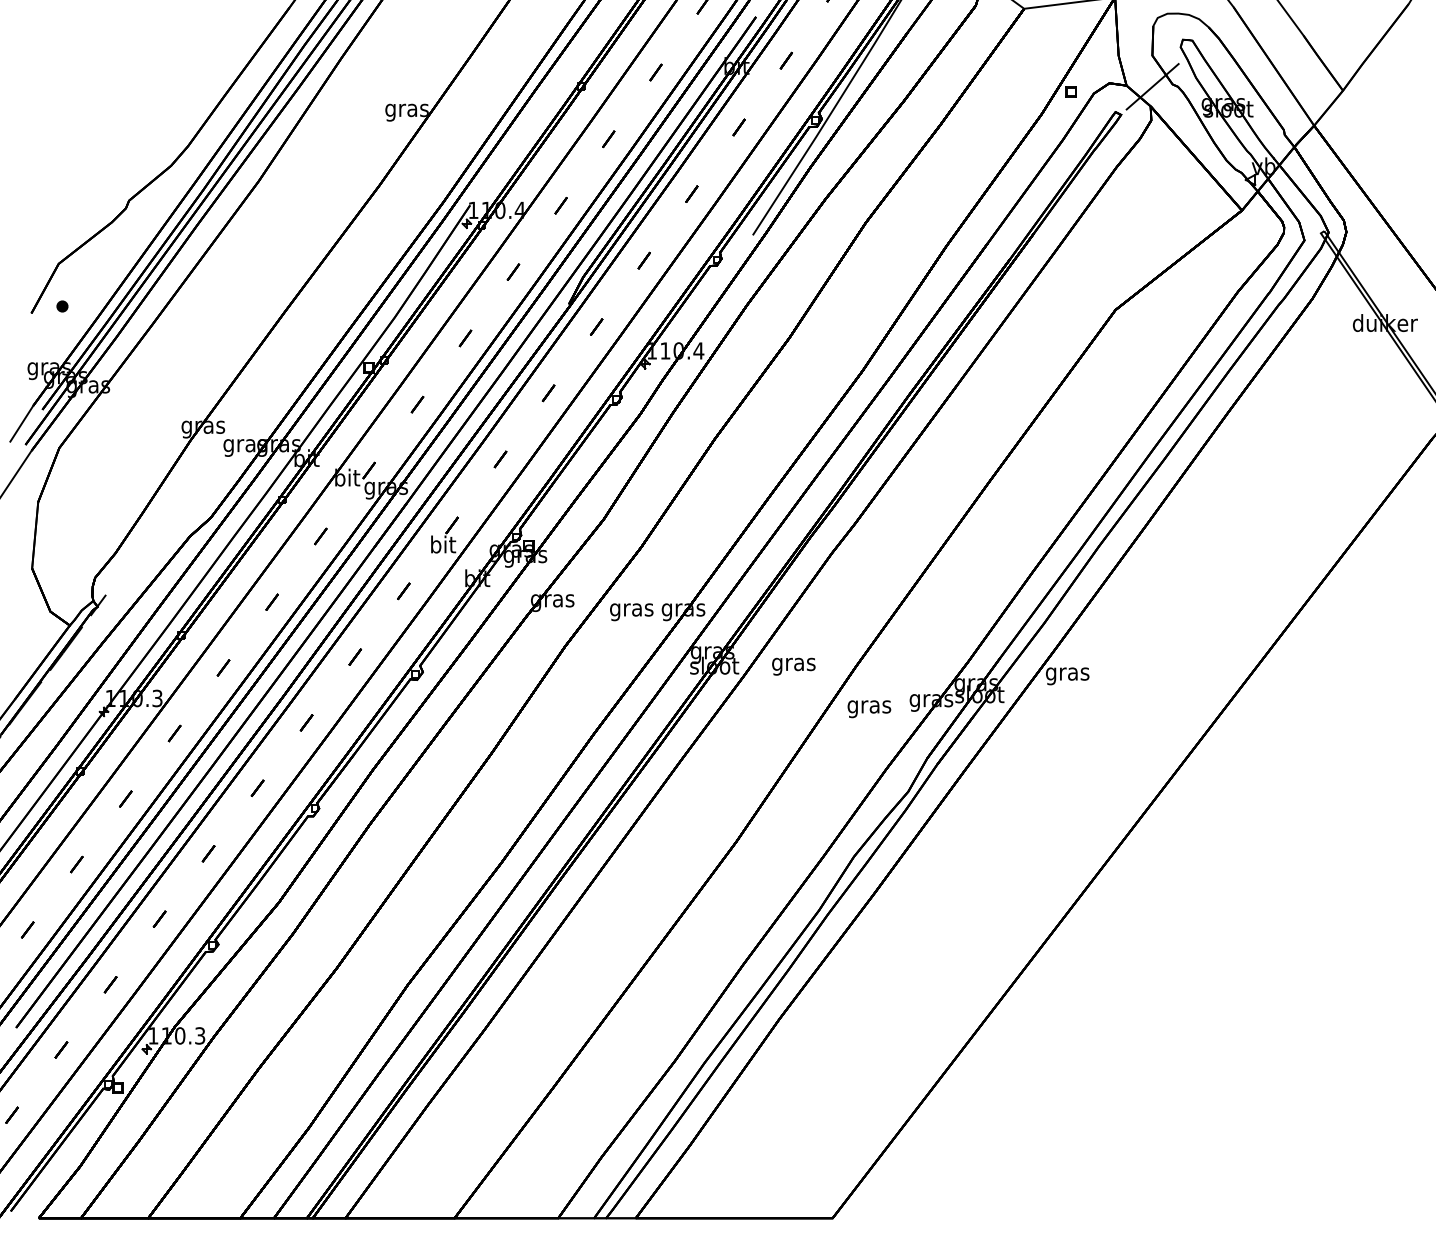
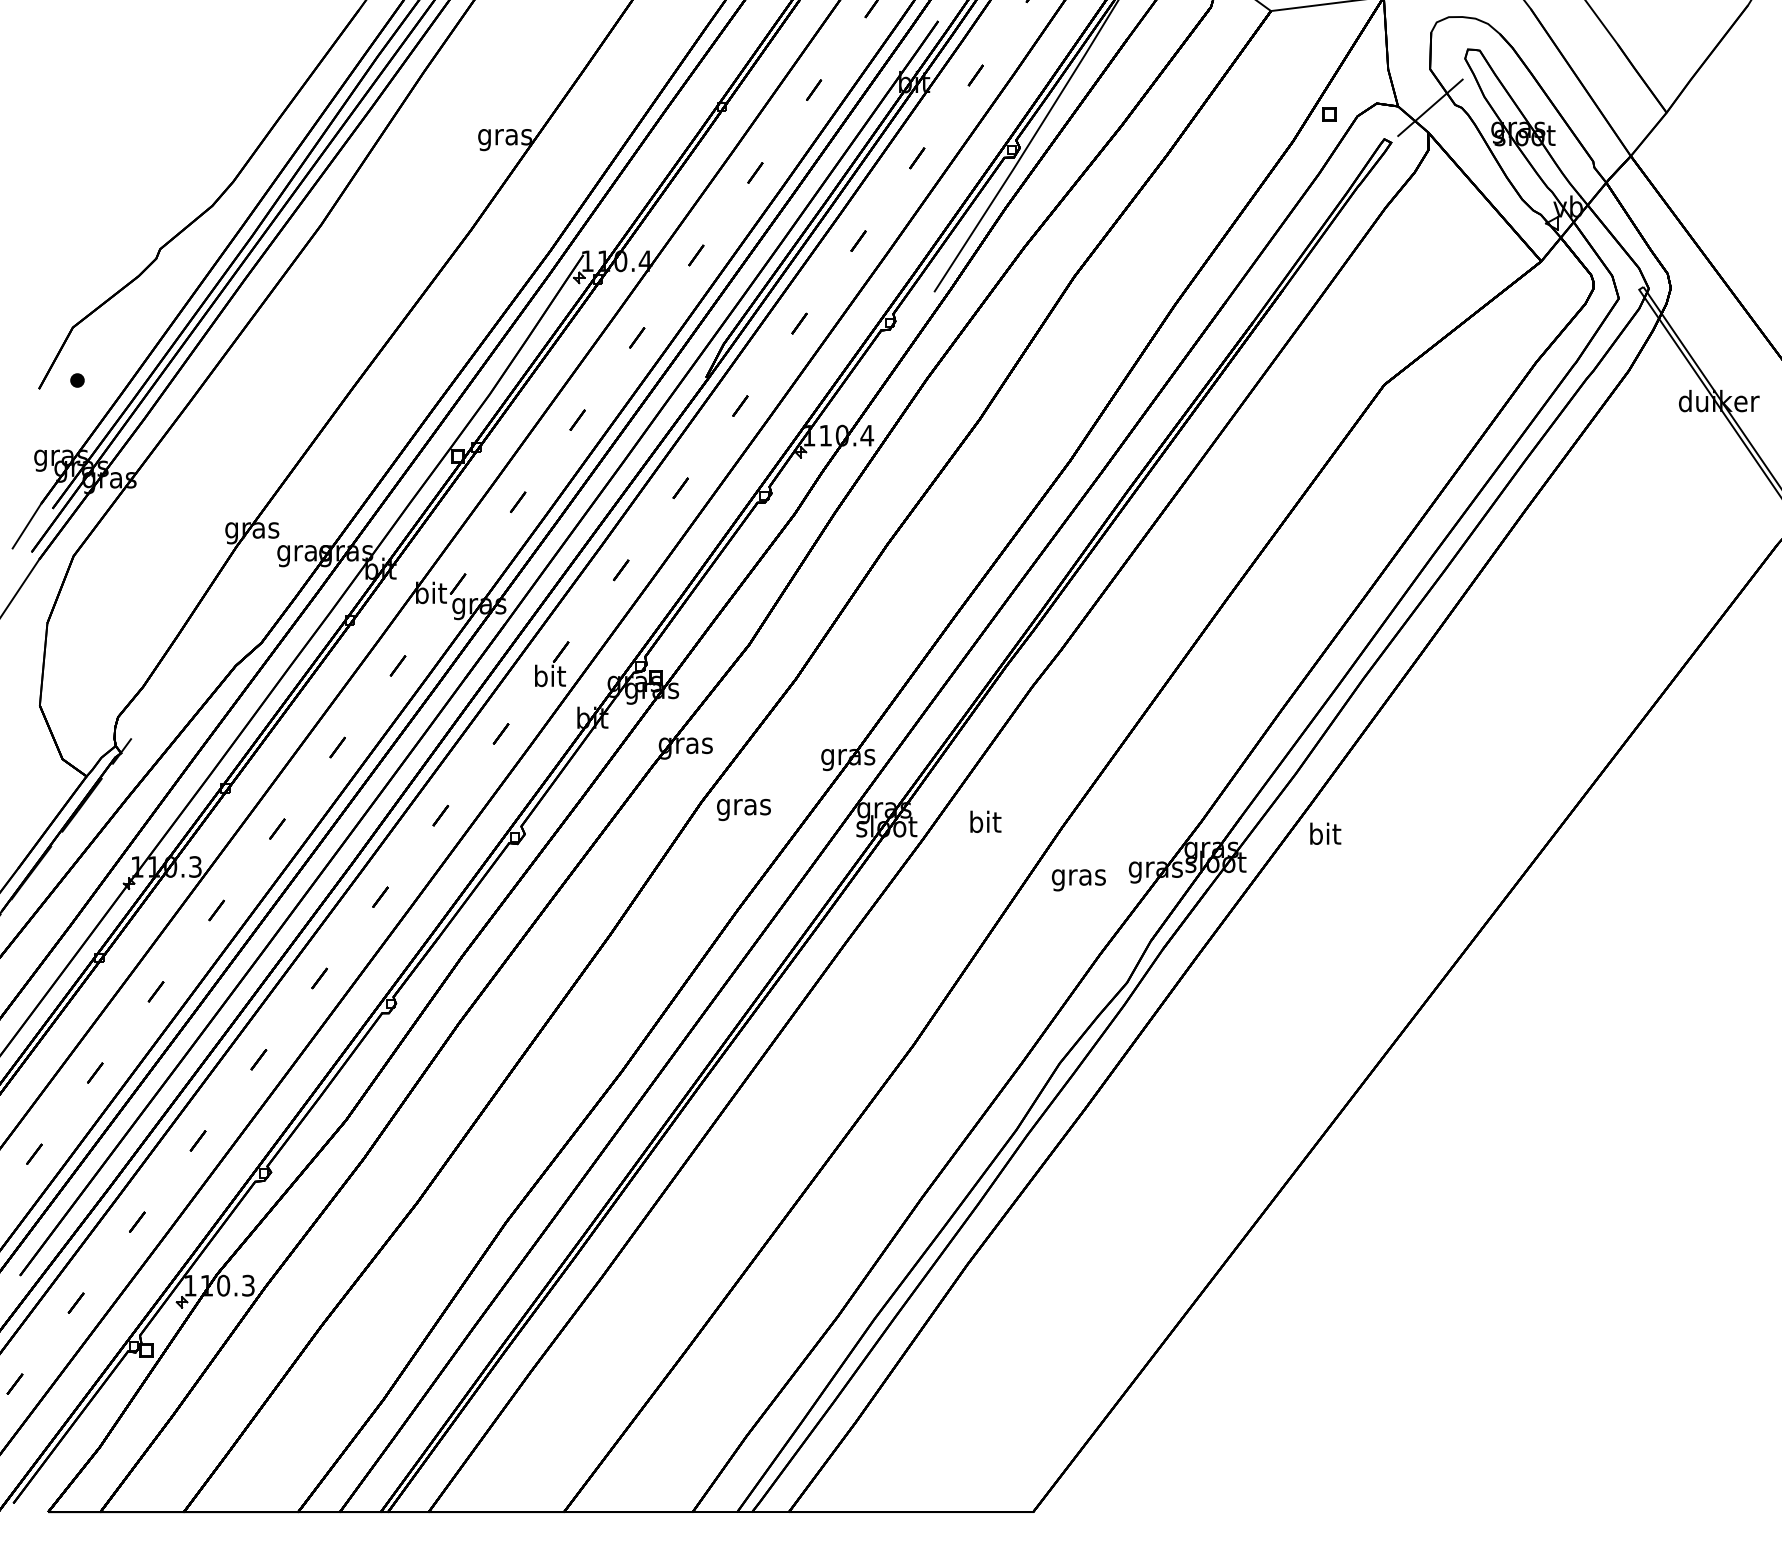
text: (631, 612) -> (743, 810), moved
text: (794, 664) -> (985, 824), gras -> bit
text: (1067, 673) -> (1324, 836), gras -> bit

